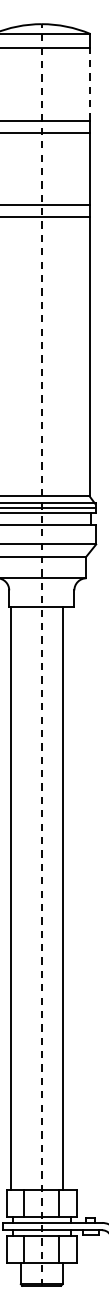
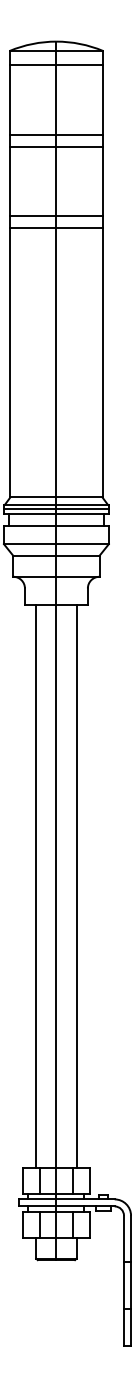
line: (89, 84) -> (102, 99), dashed -> solid
line: (41, 654) -> (56, 650), dashed -> solid
line: (10, 897) -> (36, 885), moved

